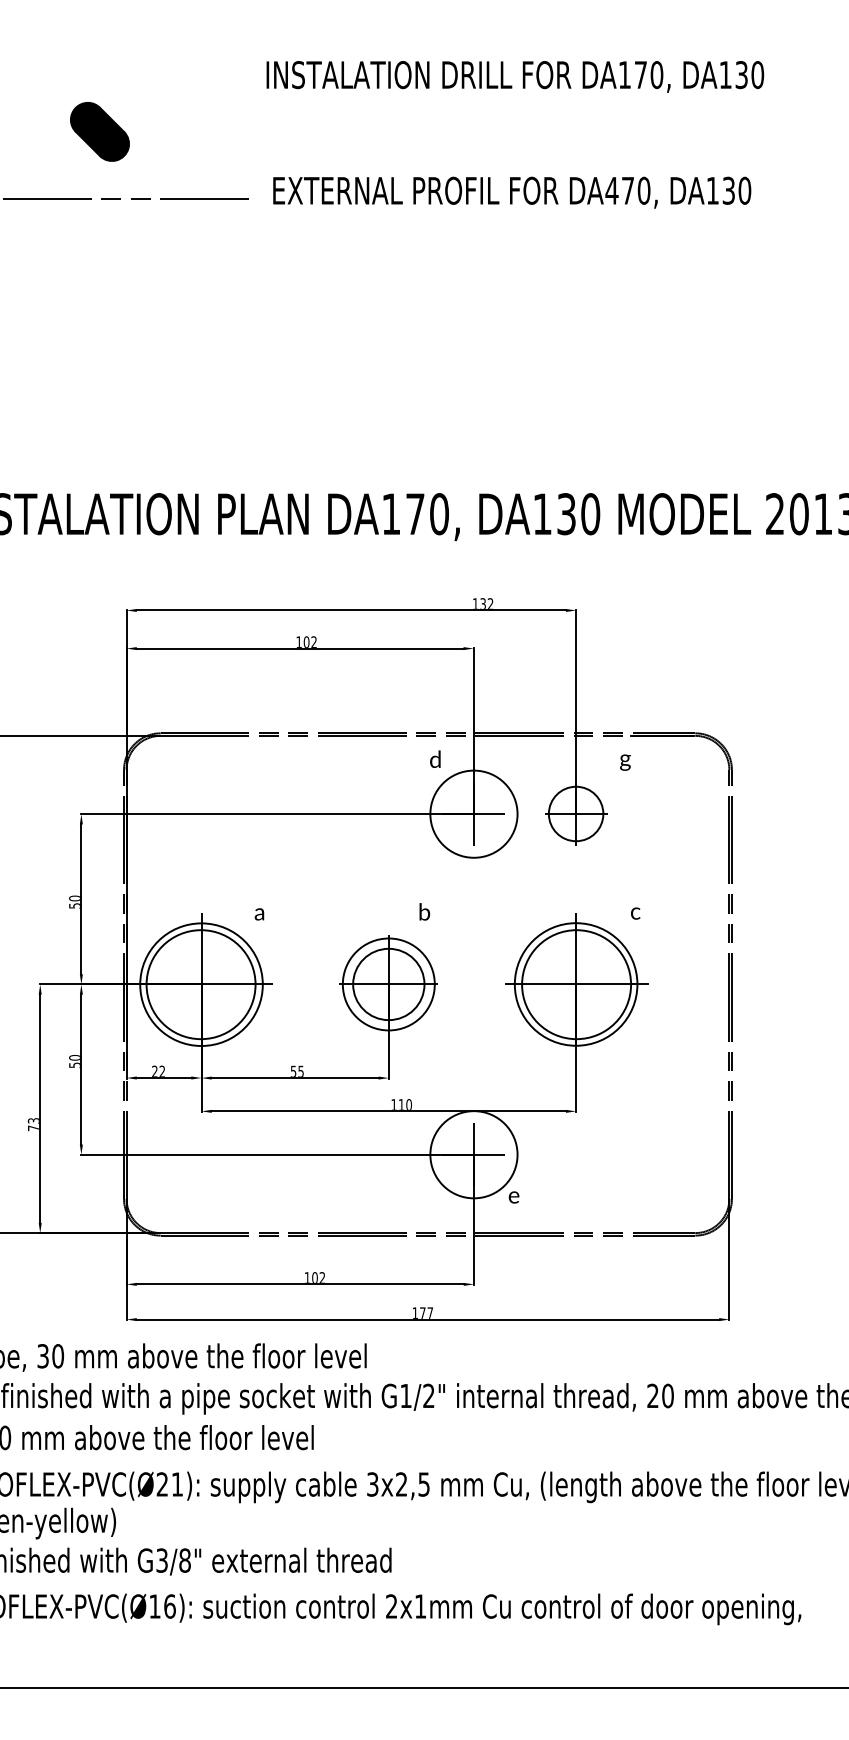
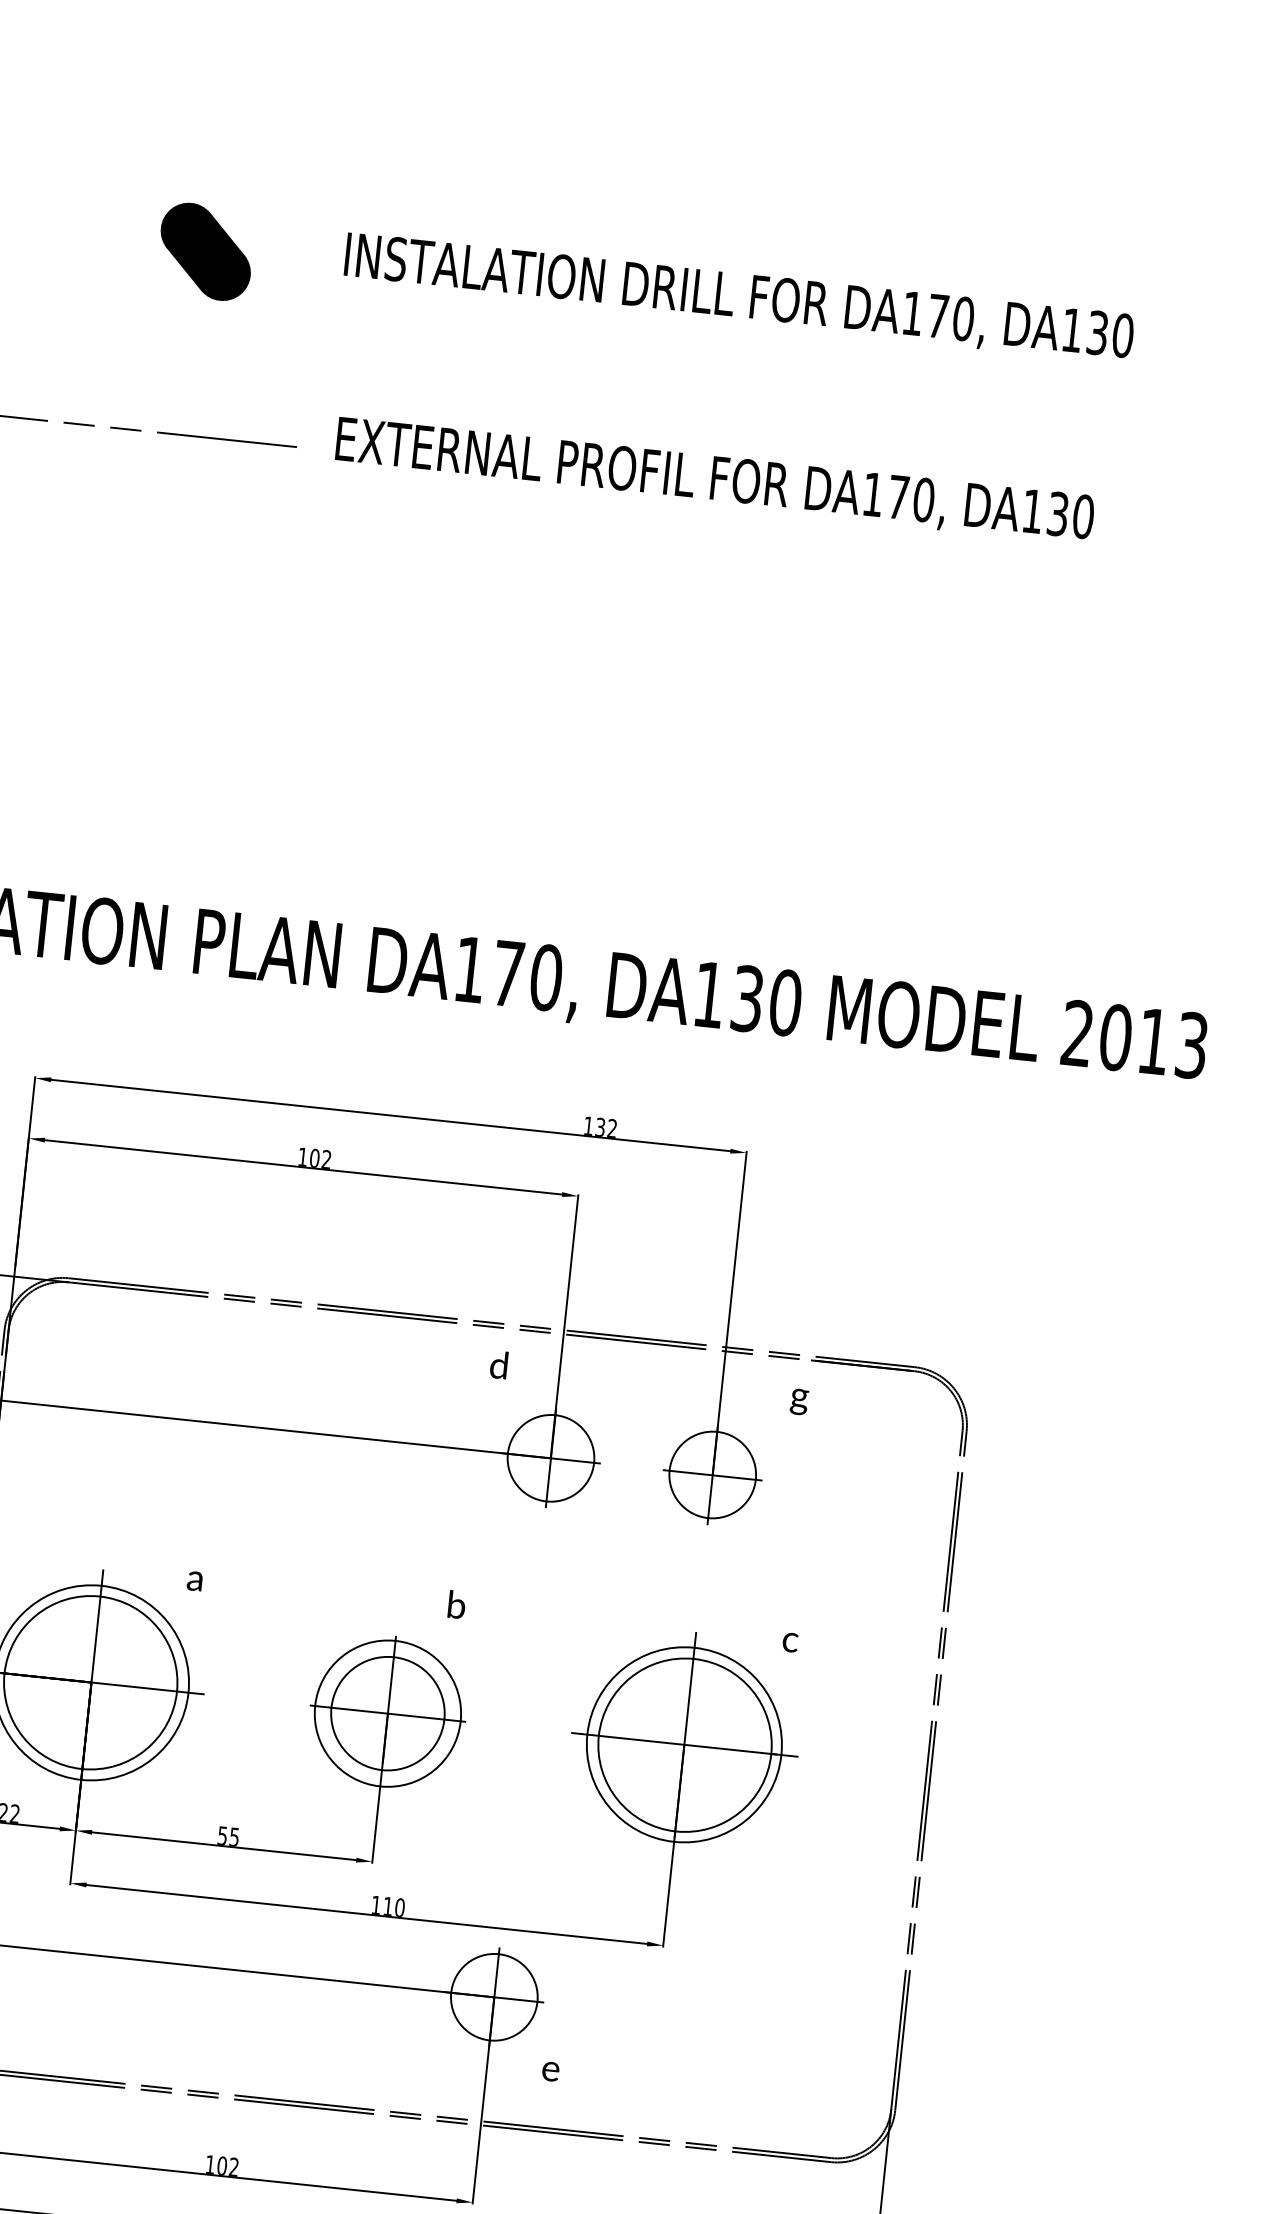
part: (99, 131) -> (205, 251), moved
text: (611, 190) -> (872, 494), DA470, -> DA170,
circle: (473, 813) -> (550, 1457), size x0.62
circle: (473, 1154) -> (493, 1996), size x0.62

